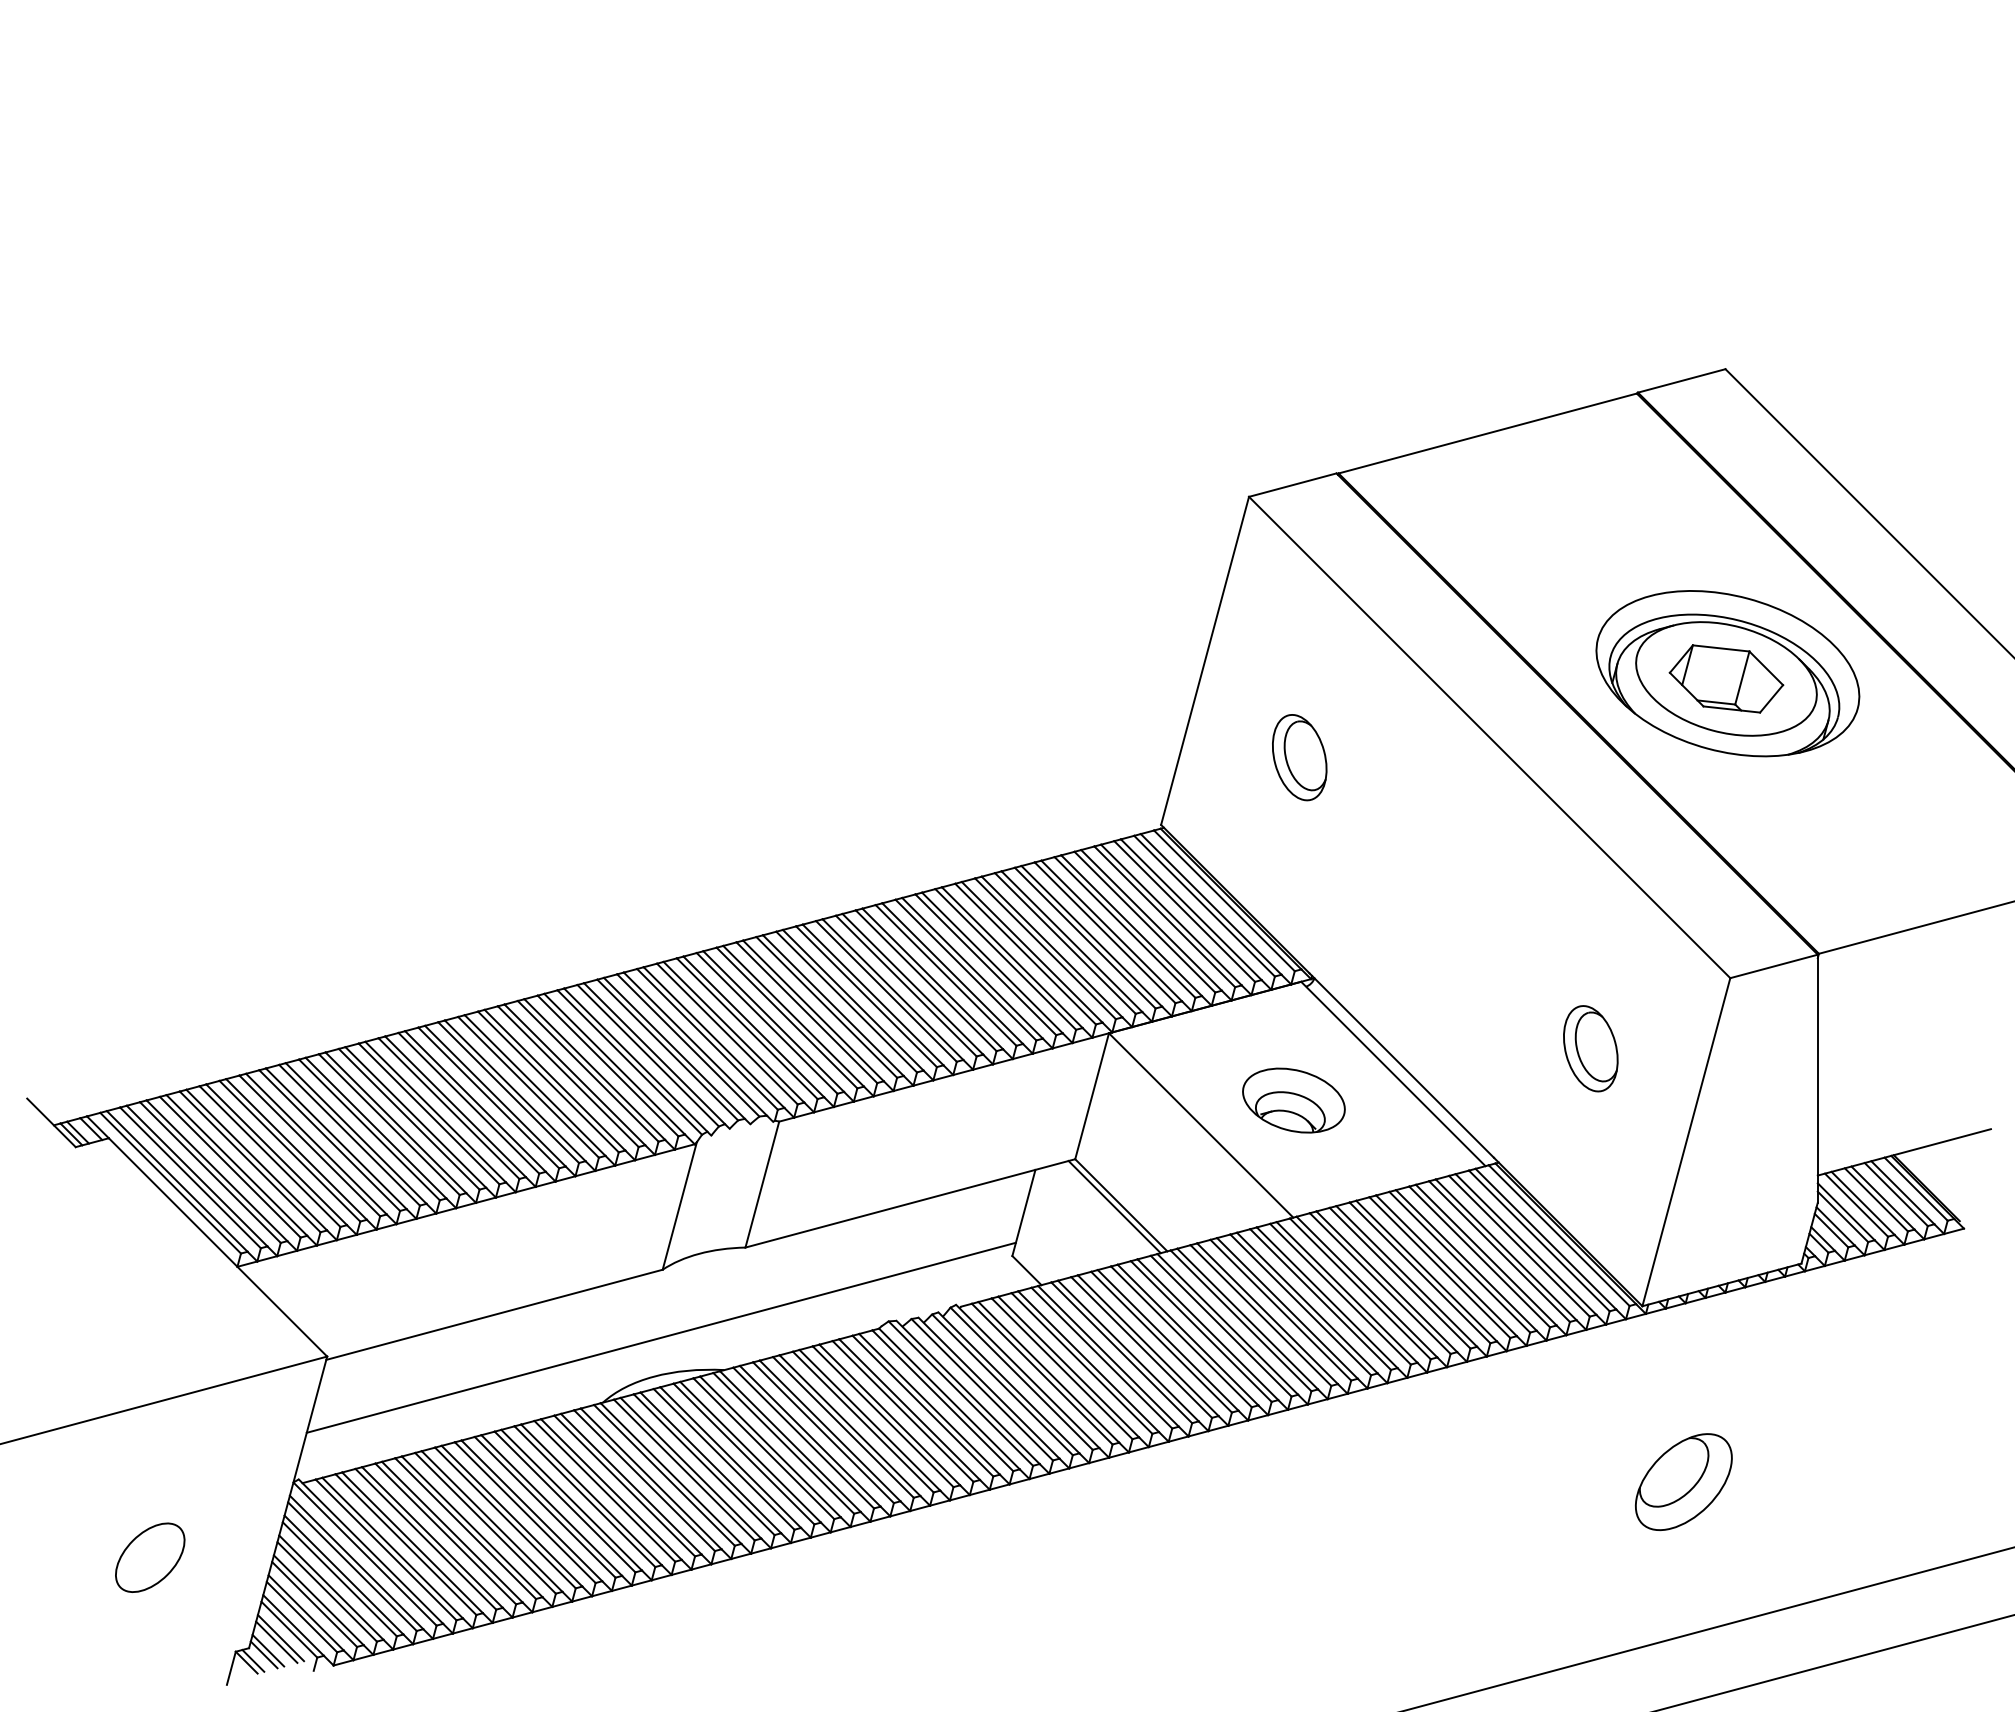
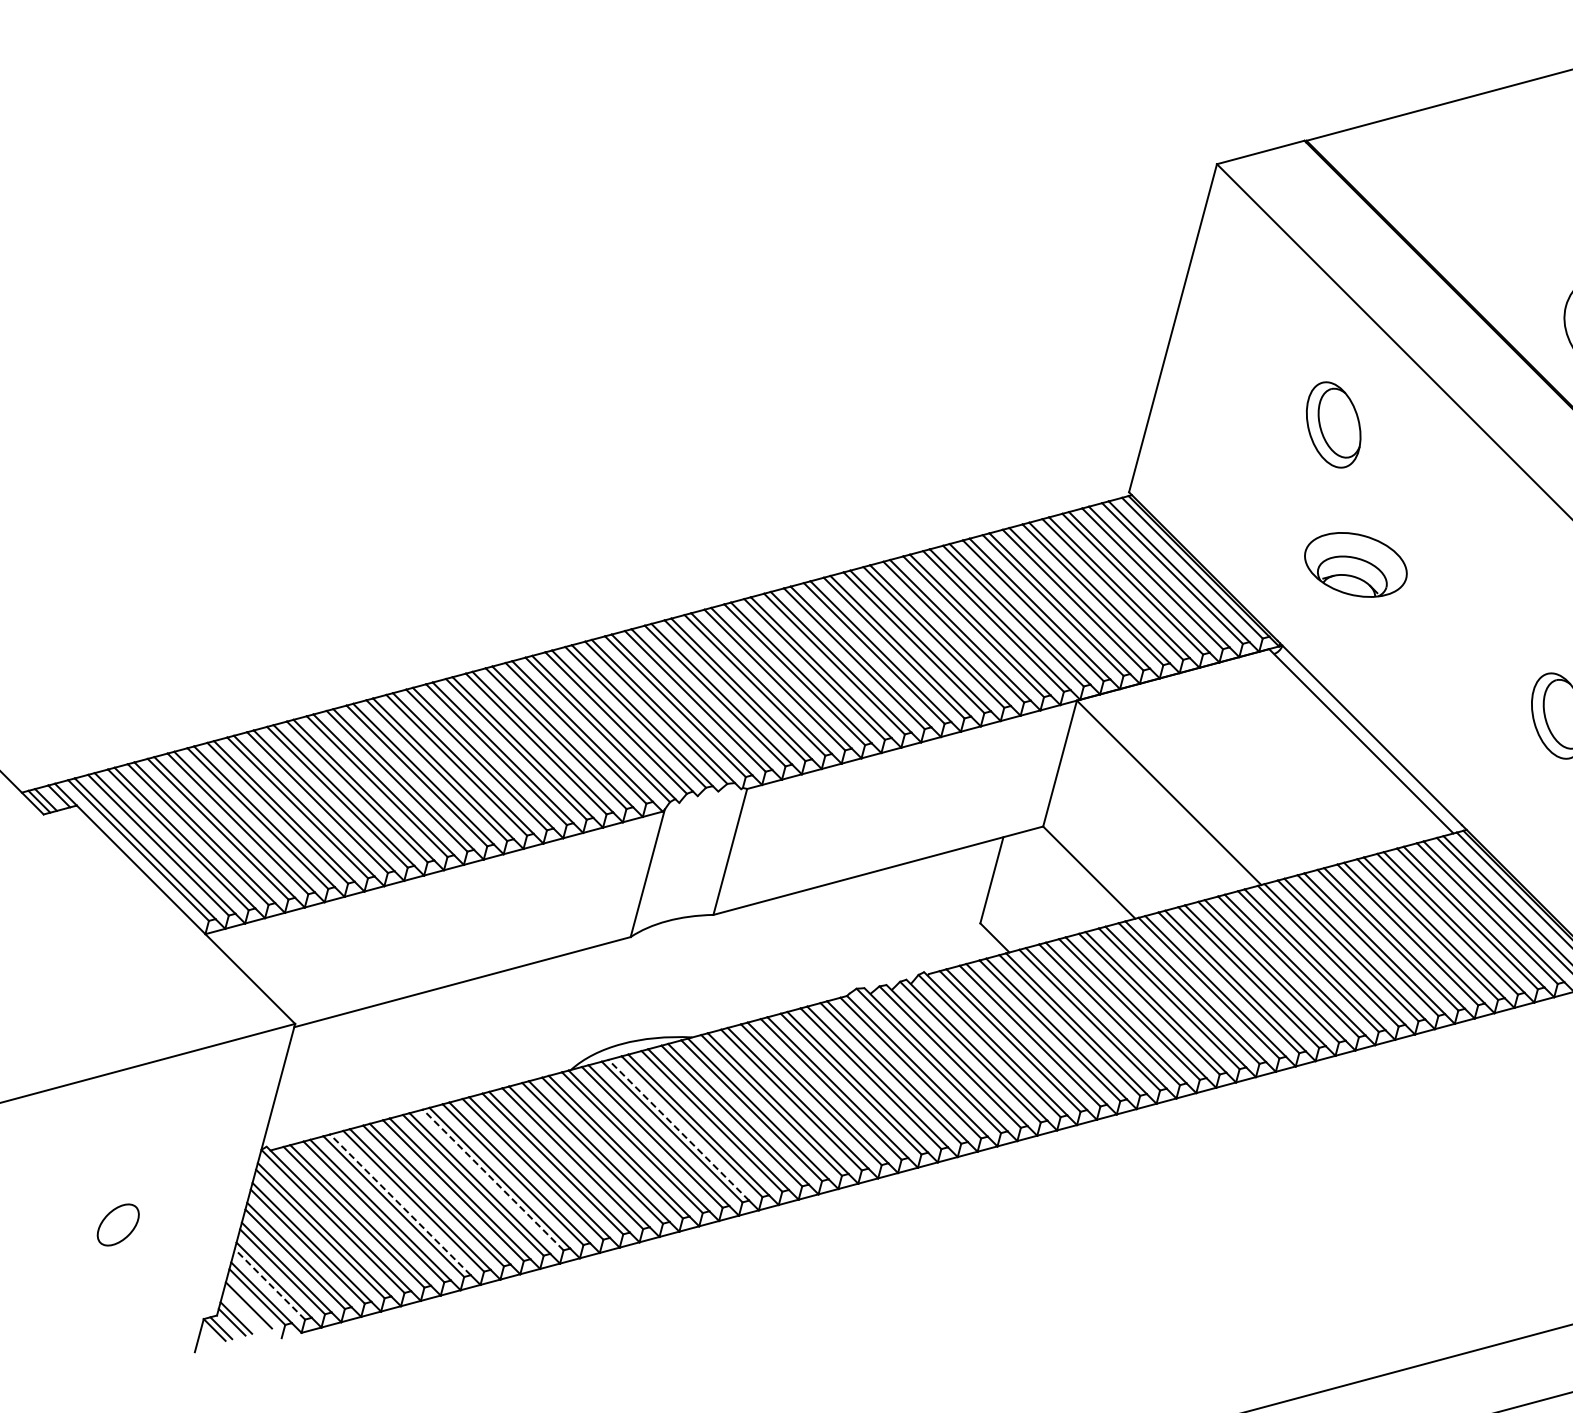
part: (1299, 757) -> (1333, 424), moved
part: (1293, 1100) -> (1355, 564), moved
line: (1114, 1206) -> (1082, 873), removed
line: (660, 1337) -> (628, 1004), removed
line: (710, 1462) -> (678, 1129), solid -> dashed
line: (524, 1512) -> (492, 1179), solid -> dashed
line: (432, 1537) -> (400, 1204), solid -> dashed
part: (150, 1557) -> (118, 1224), size x0.6
line: (302, 1617) -> (270, 1284), solid -> dashed
line: (276, 1641) -> (244, 1308), removed

